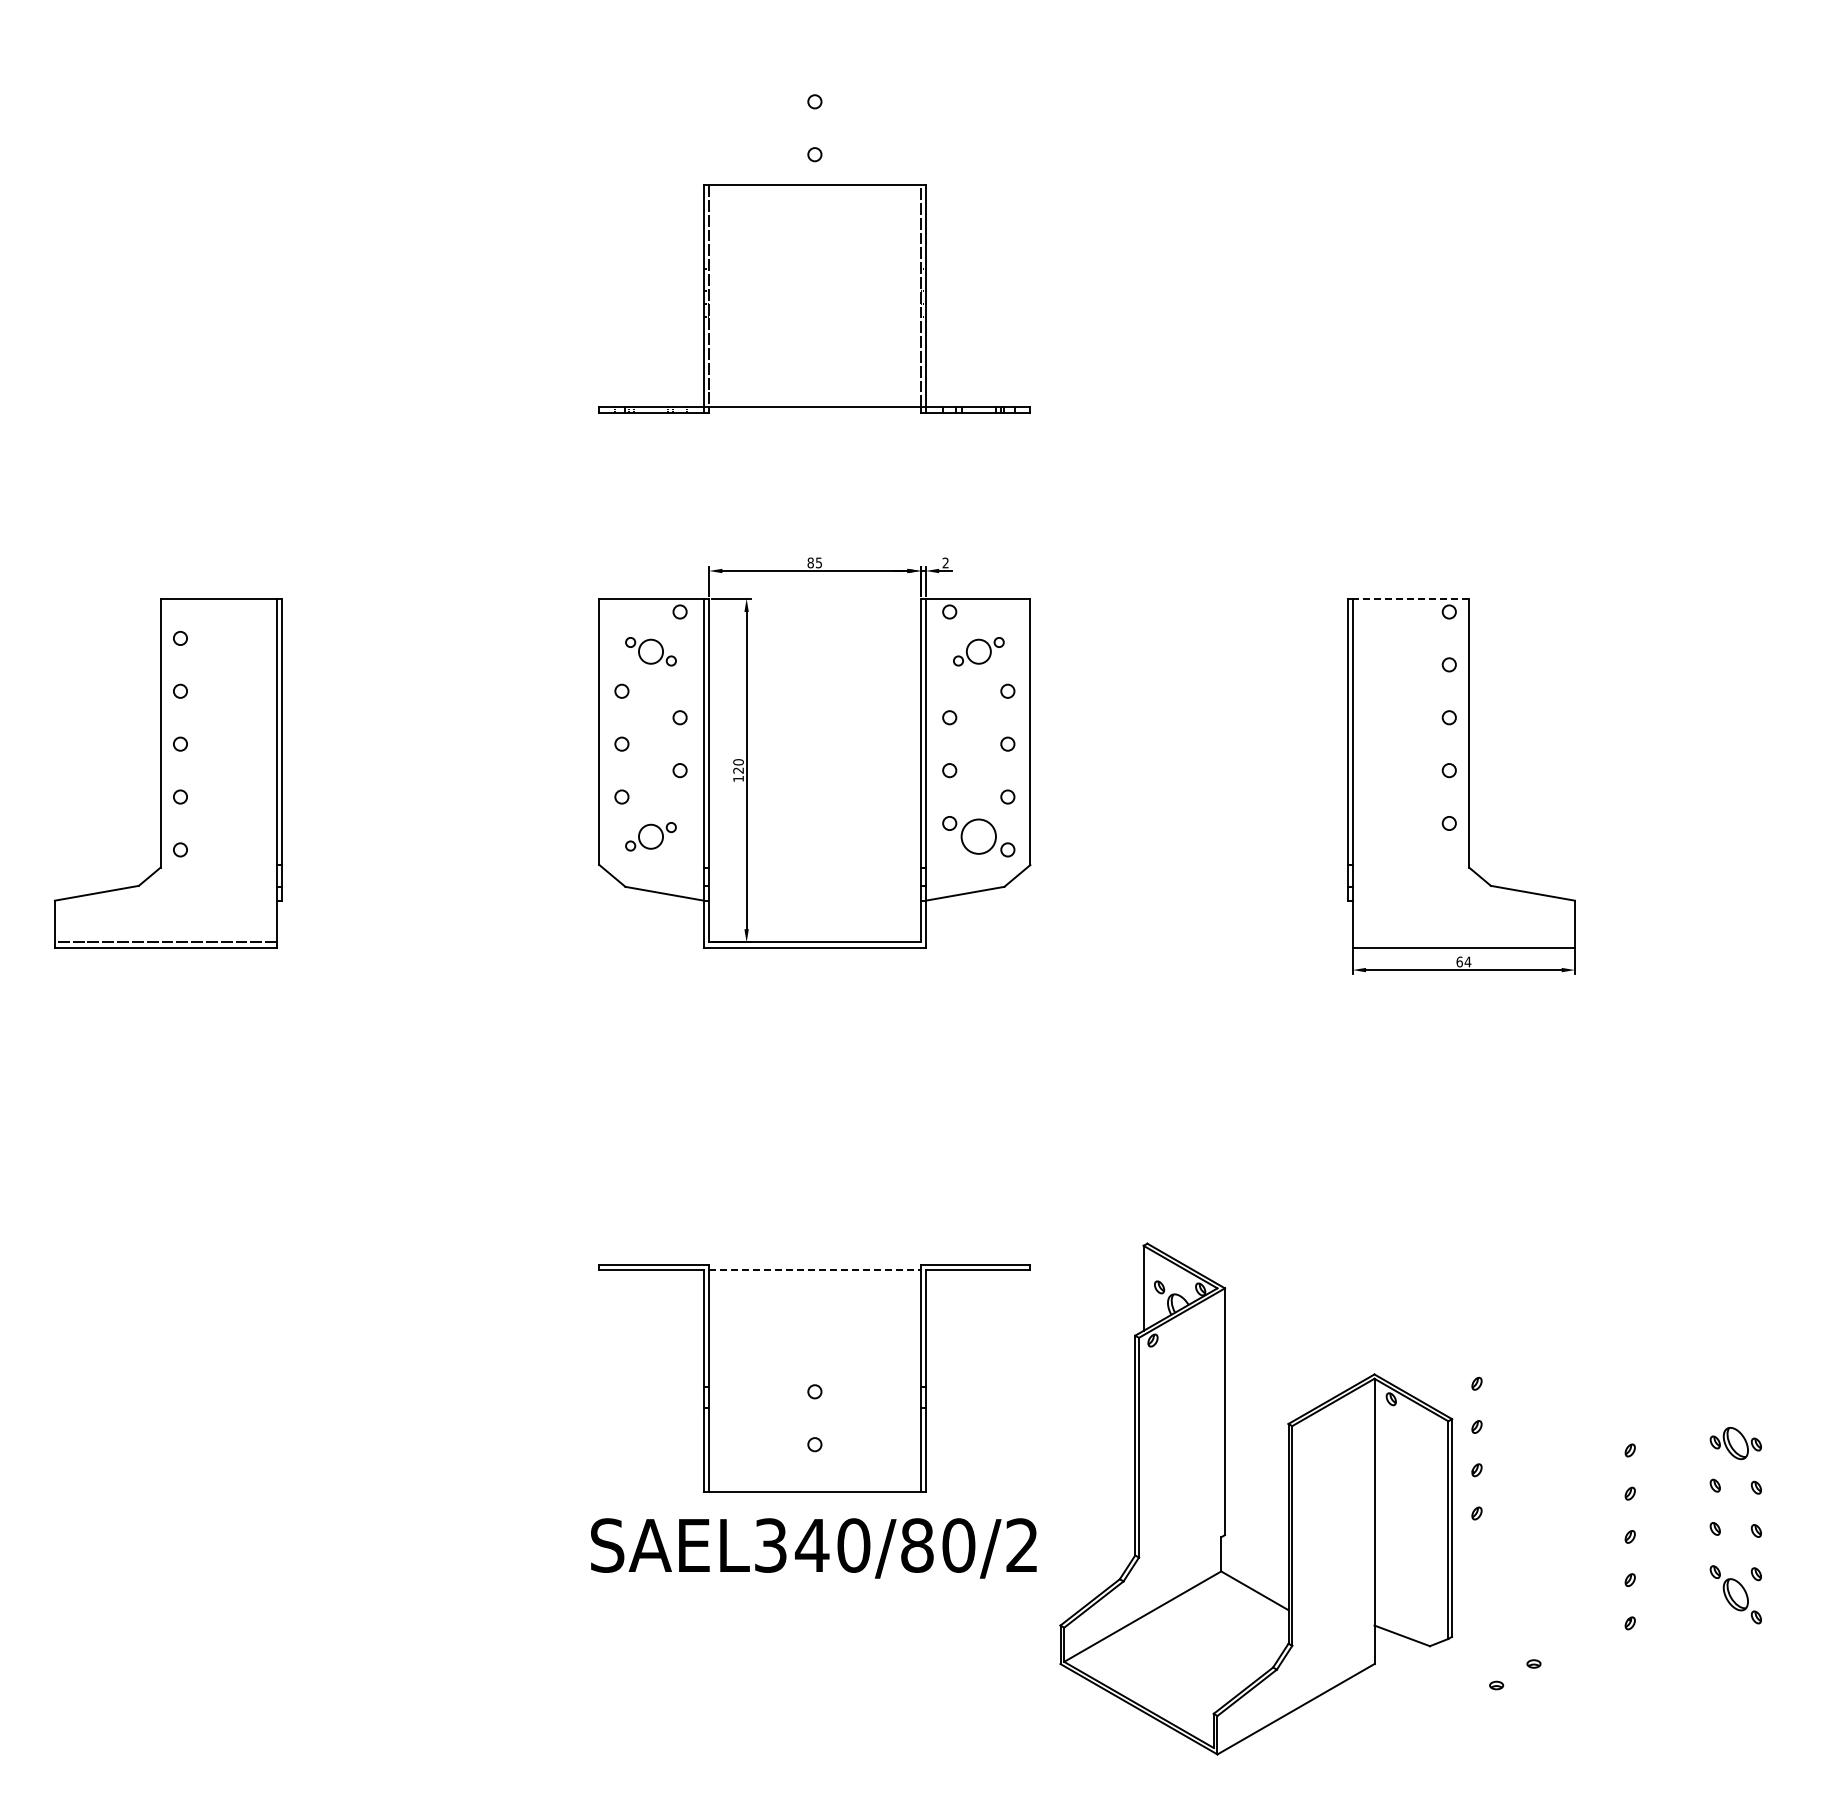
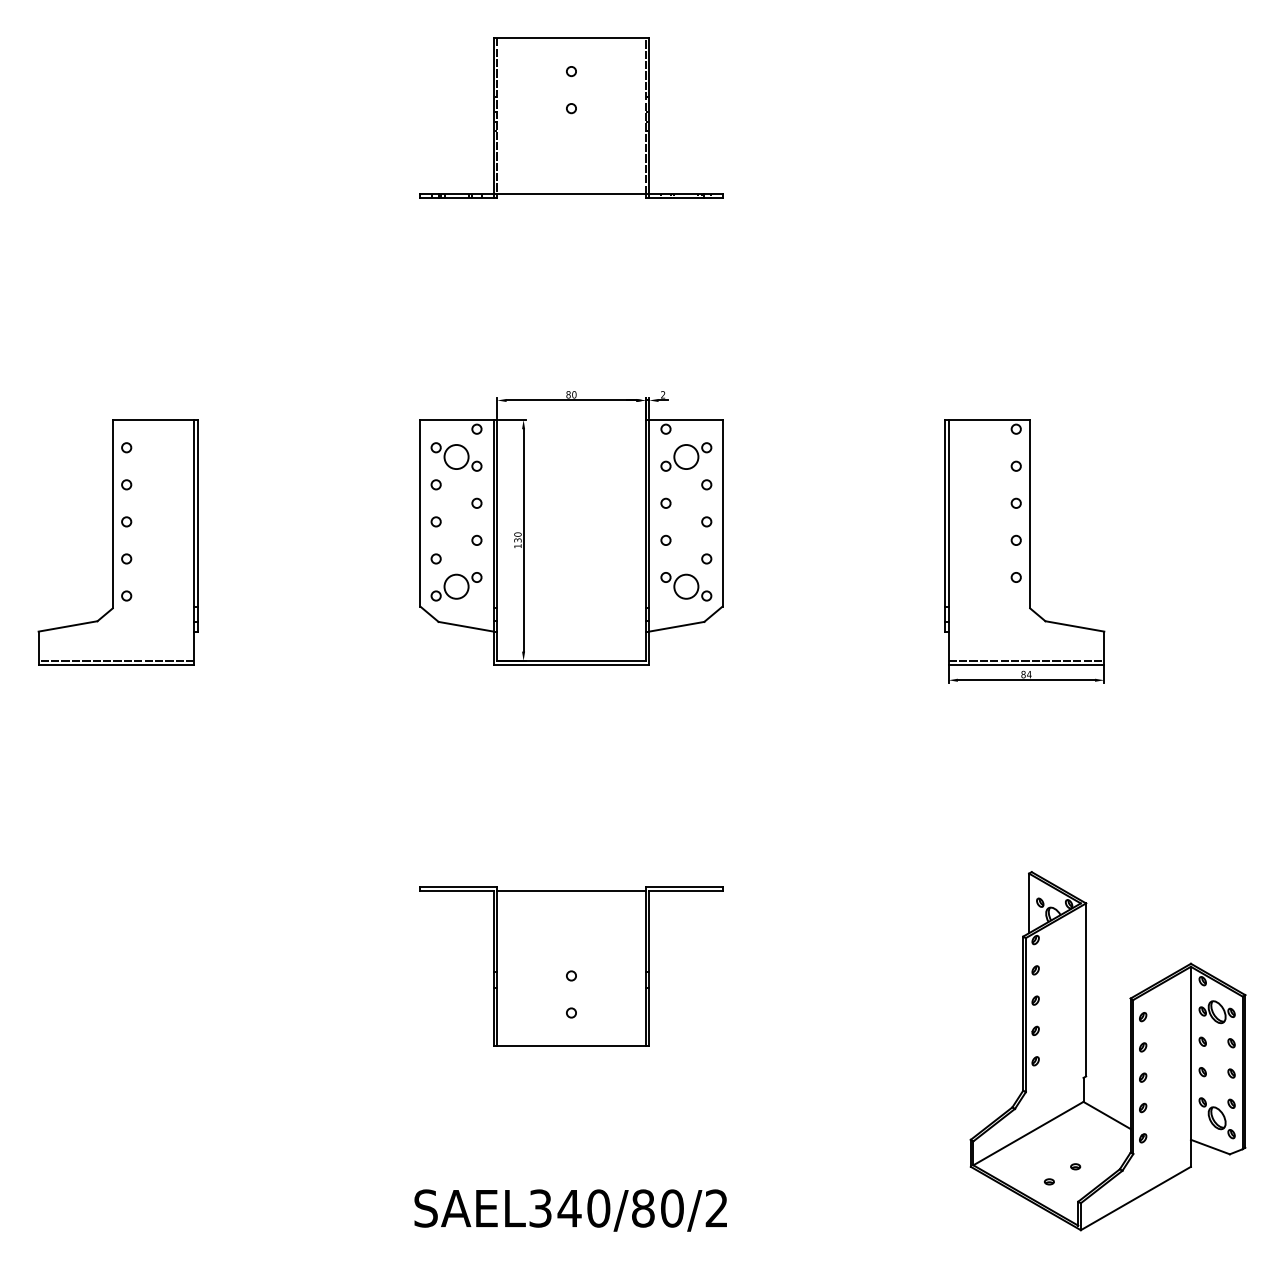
part: (814, 298) -> (571, 117), moved
text: (818, 562) -> (573, 394), 85 -> 80
line: (1410, 598) -> (989, 419), dashed -> solid
part: (650, 651) -> (456, 456), size x1.43
part: (978, 651) -> (686, 456), size x1.43
text: (738, 770) -> (517, 540), 120 -> 130
part: (650, 836) -> (456, 586), size x1.43
line: (1463, 942) -> (1026, 660), added
text: (1459, 961) -> (1023, 674), 64 -> 84
line: (814, 1270) -> (571, 890), dashed -> solid
part: (1225, 1498) -> (1086, 1050), moved
text: (813, 1548) -> (570, 1210), moved

